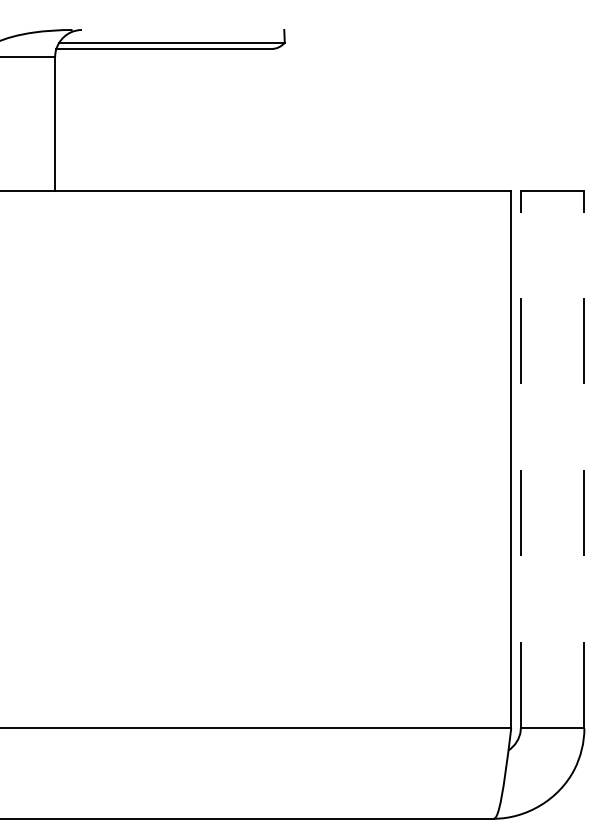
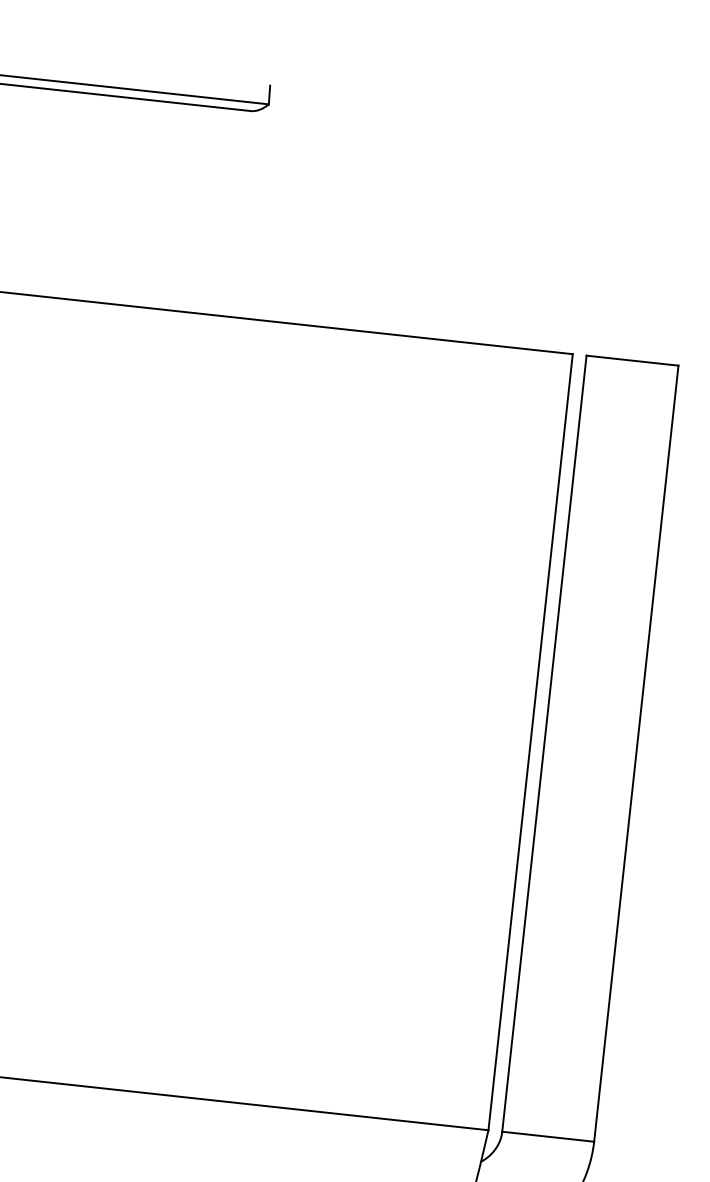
line: (520, 459) -> (544, 743), dashed -> solid
line: (584, 459) -> (636, 753), dashed -> solid

